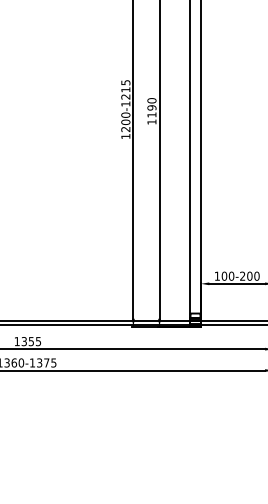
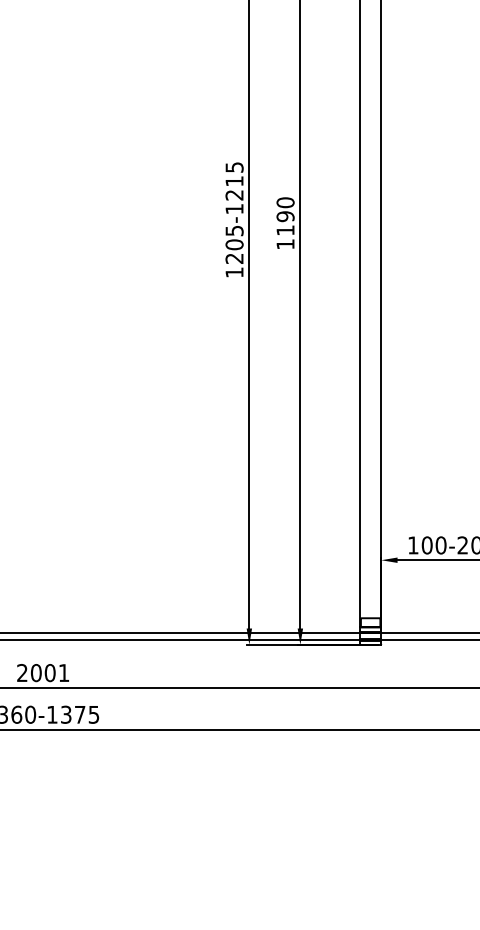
text: (125, 114) -> (233, 229), 1200-1215 -> 1205-1215
text: (27, 341) -> (42, 672), 1355 -> 2001

